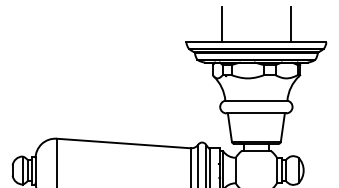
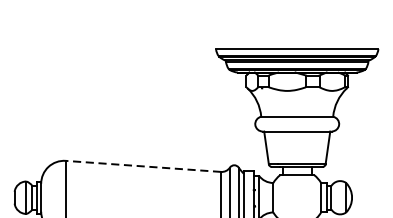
line: (222, 24) -> (257, 28), removed
line: (290, 24) -> (336, 28), removed
line: (123, 143) -> (143, 166), solid -> dashed

